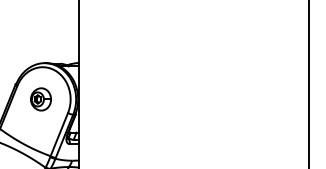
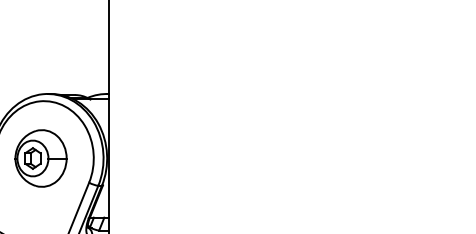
part: (40, 99) -> (40, 158), size x1.43

